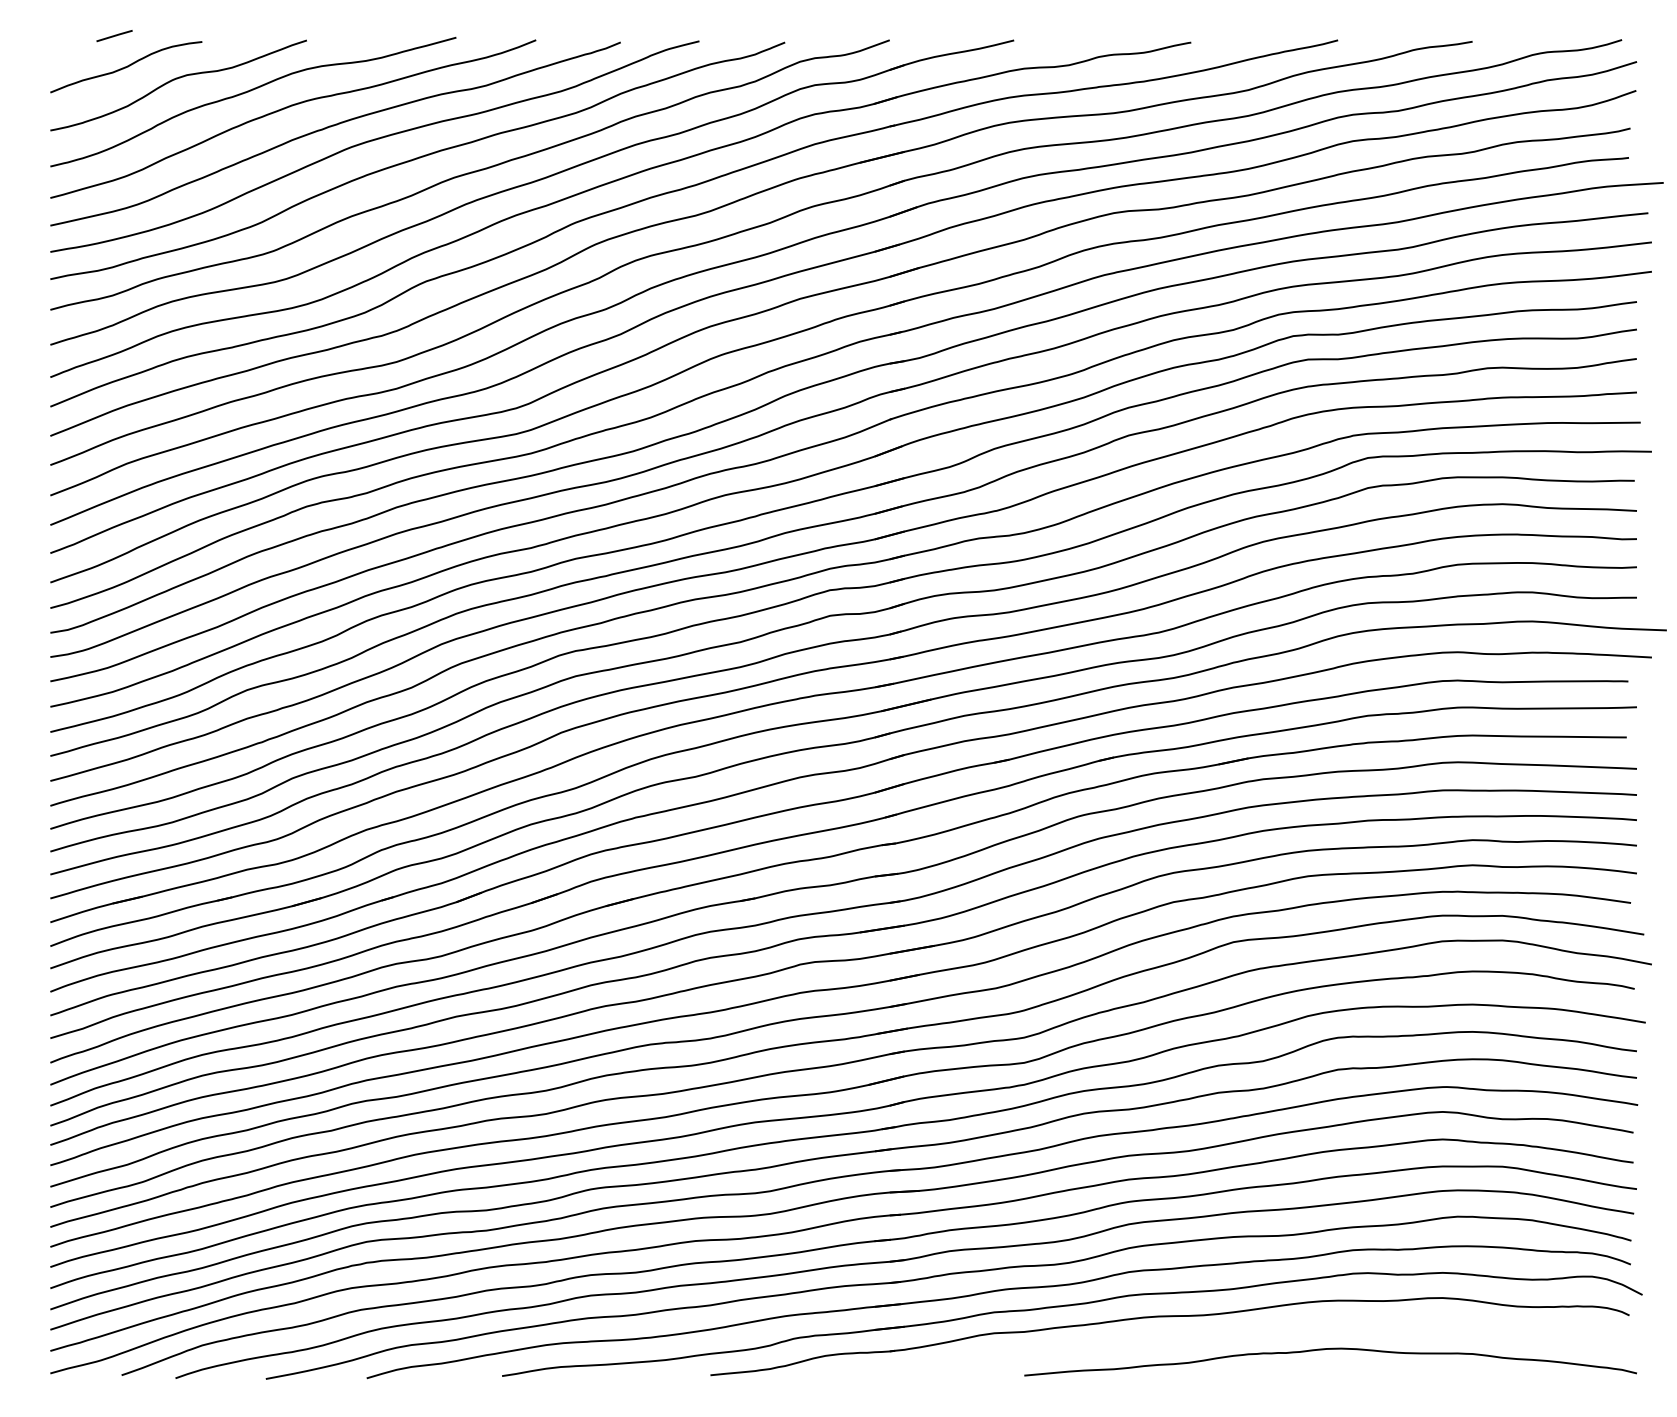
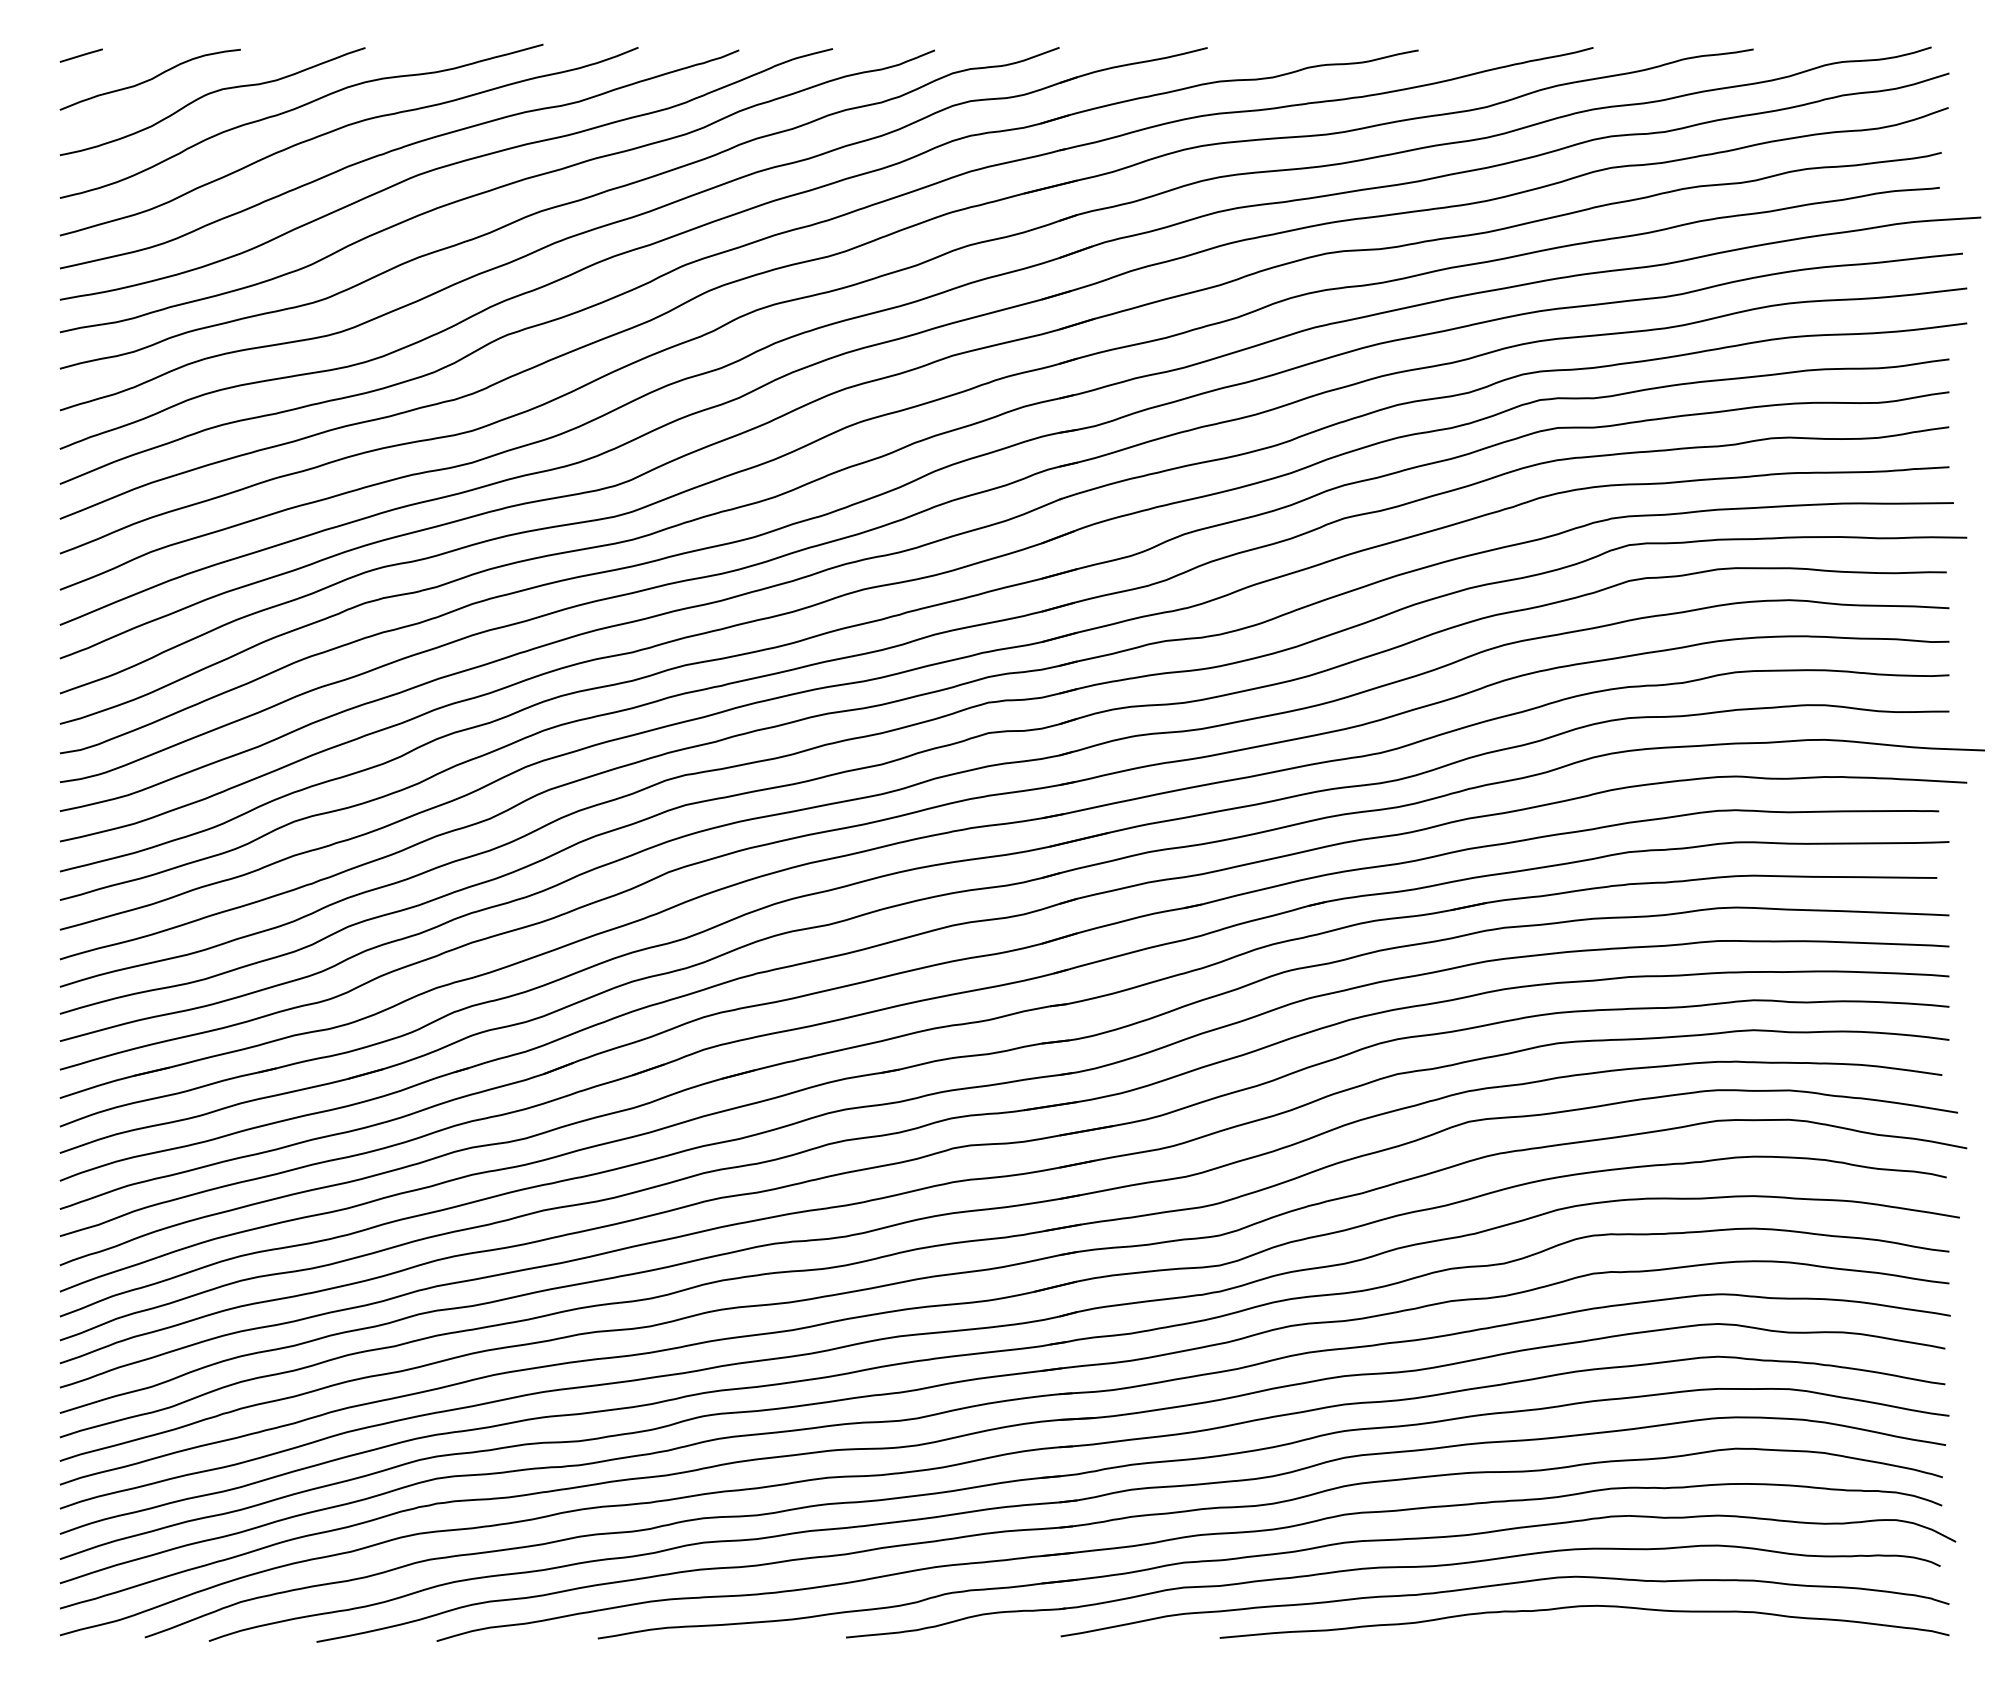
line: (113, 35) -> (80, 55), moved
curve: (1263, 1331) -> (1504, 1585), added

